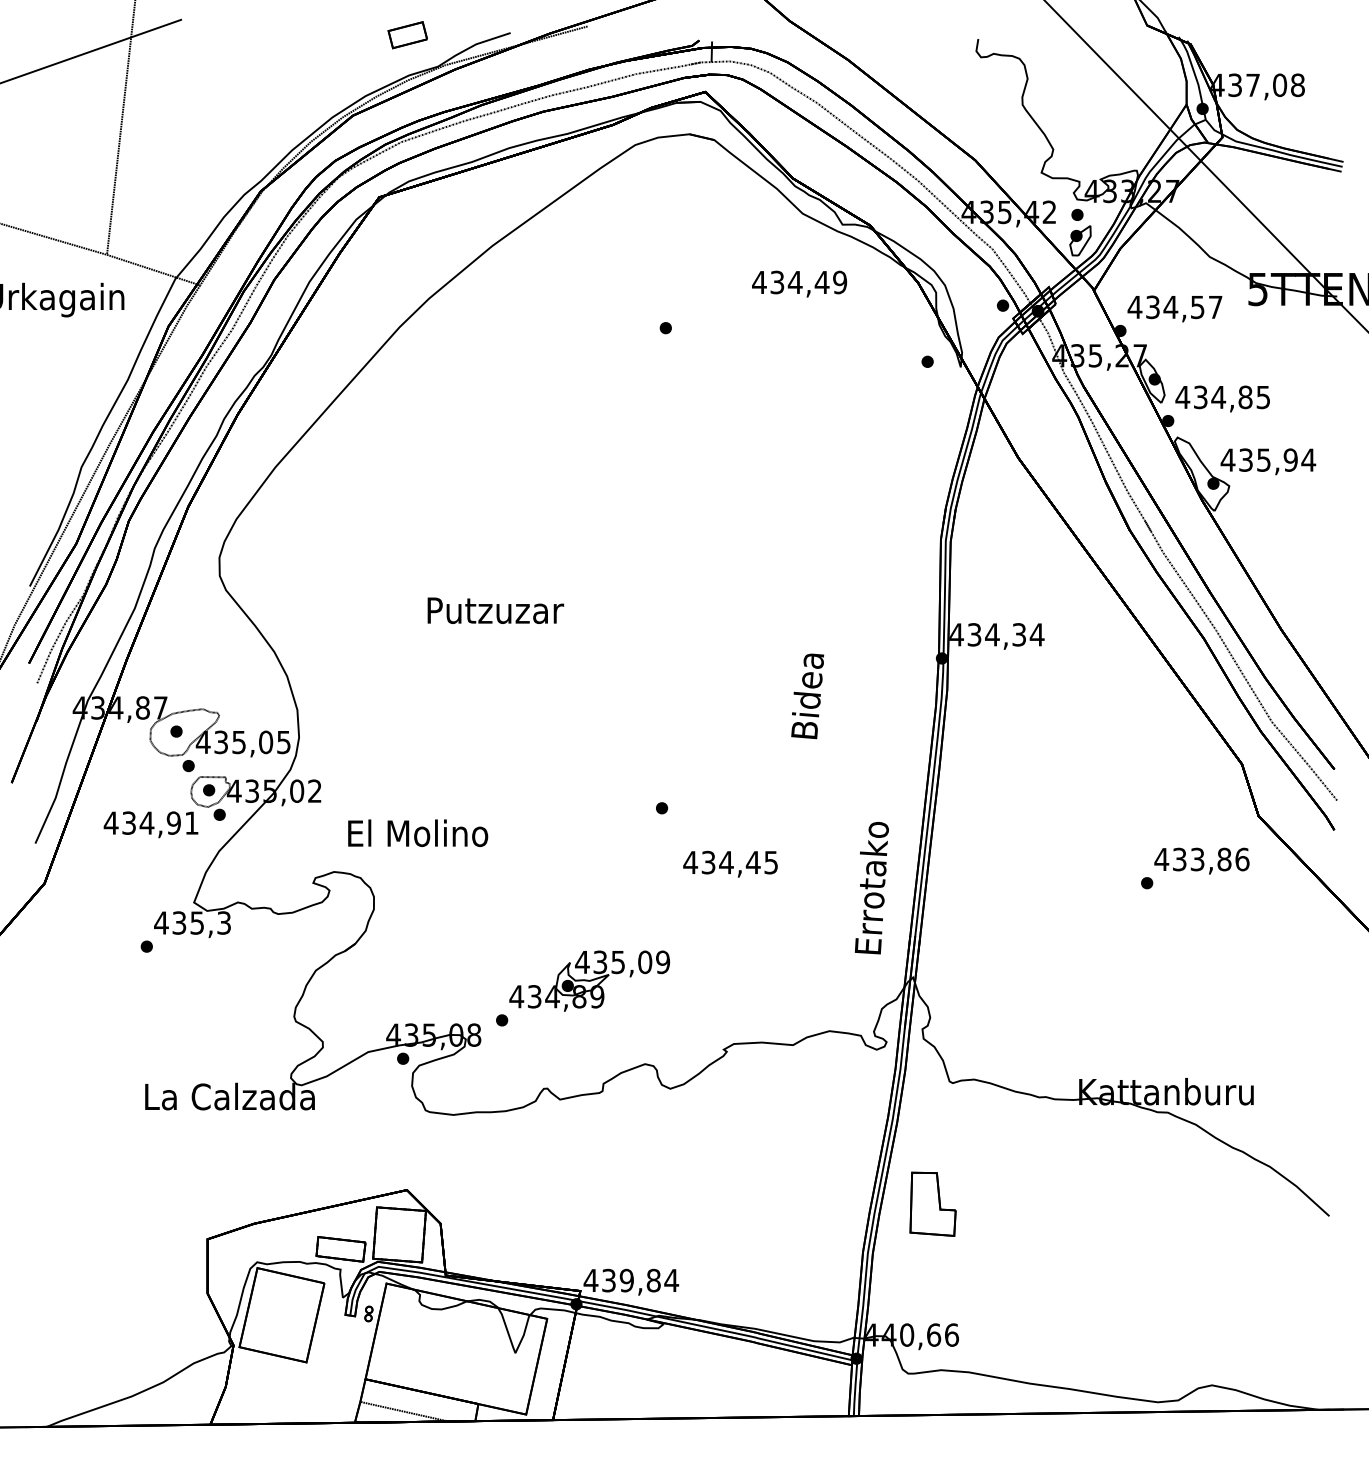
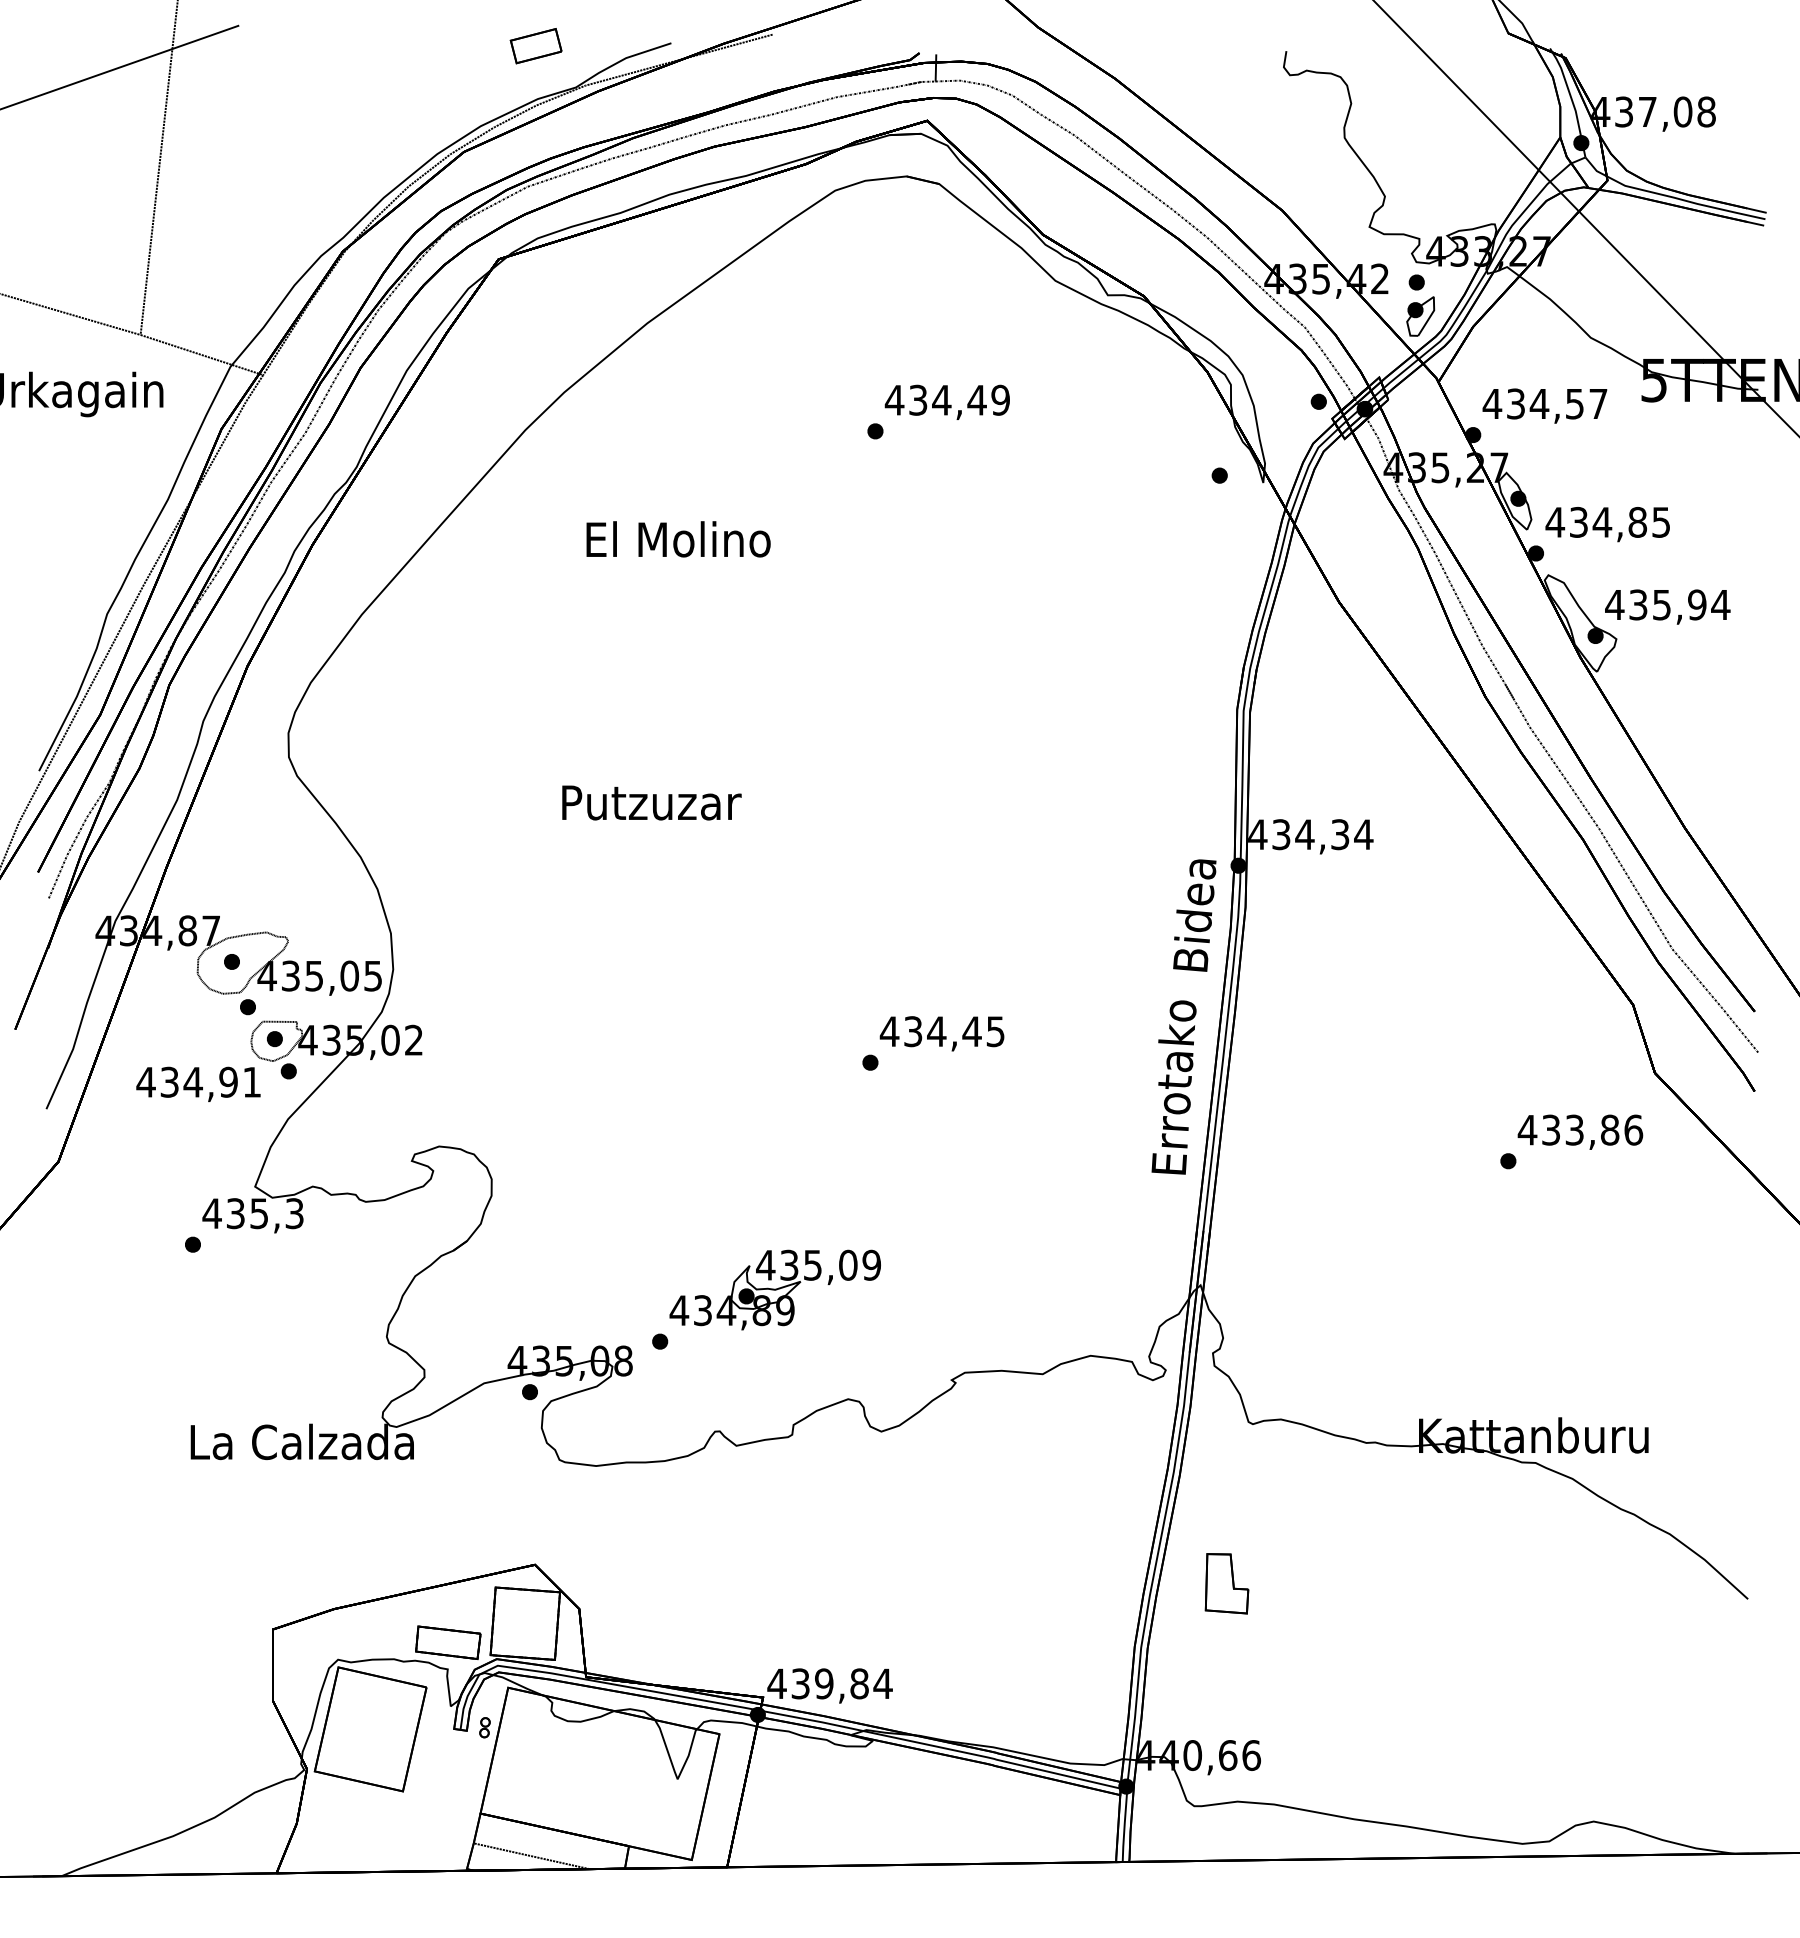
text: (799, 283) -> (947, 401), moved
text: (807, 696) -> (1194, 915), moved
text: (418, 832) -> (679, 538), moved
text: (730, 863) -> (942, 1032), moved
text: (871, 888) -> (1173, 1088), moved
part: (933, 1204) -> (1227, 1583), size x0.71

